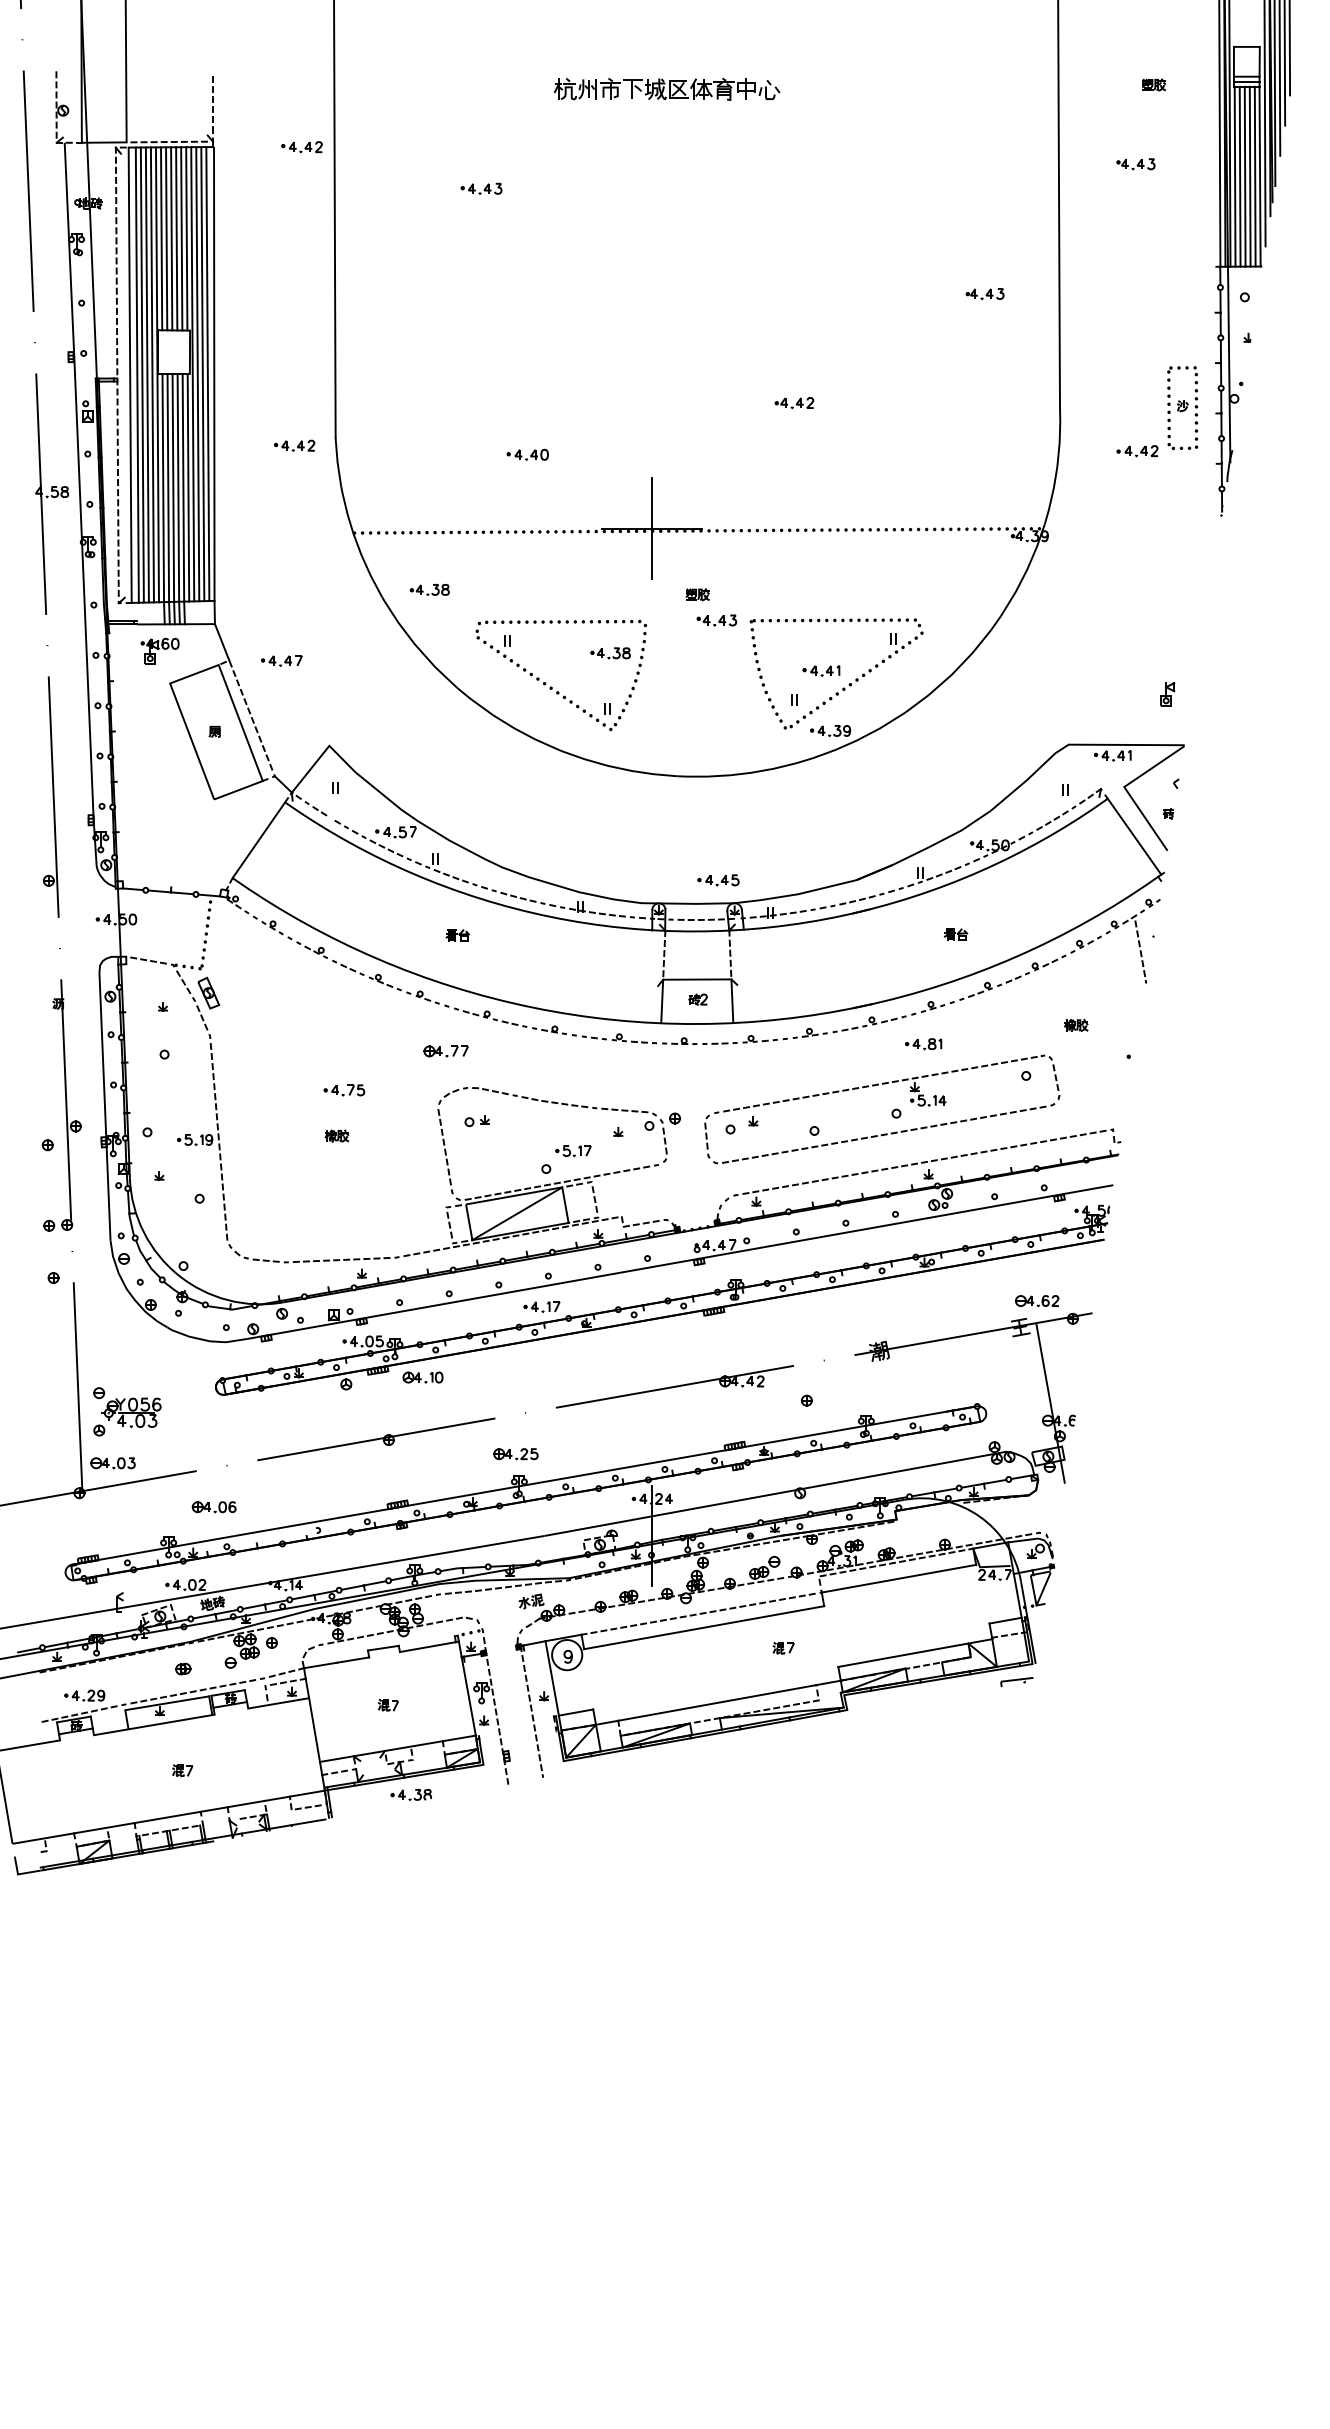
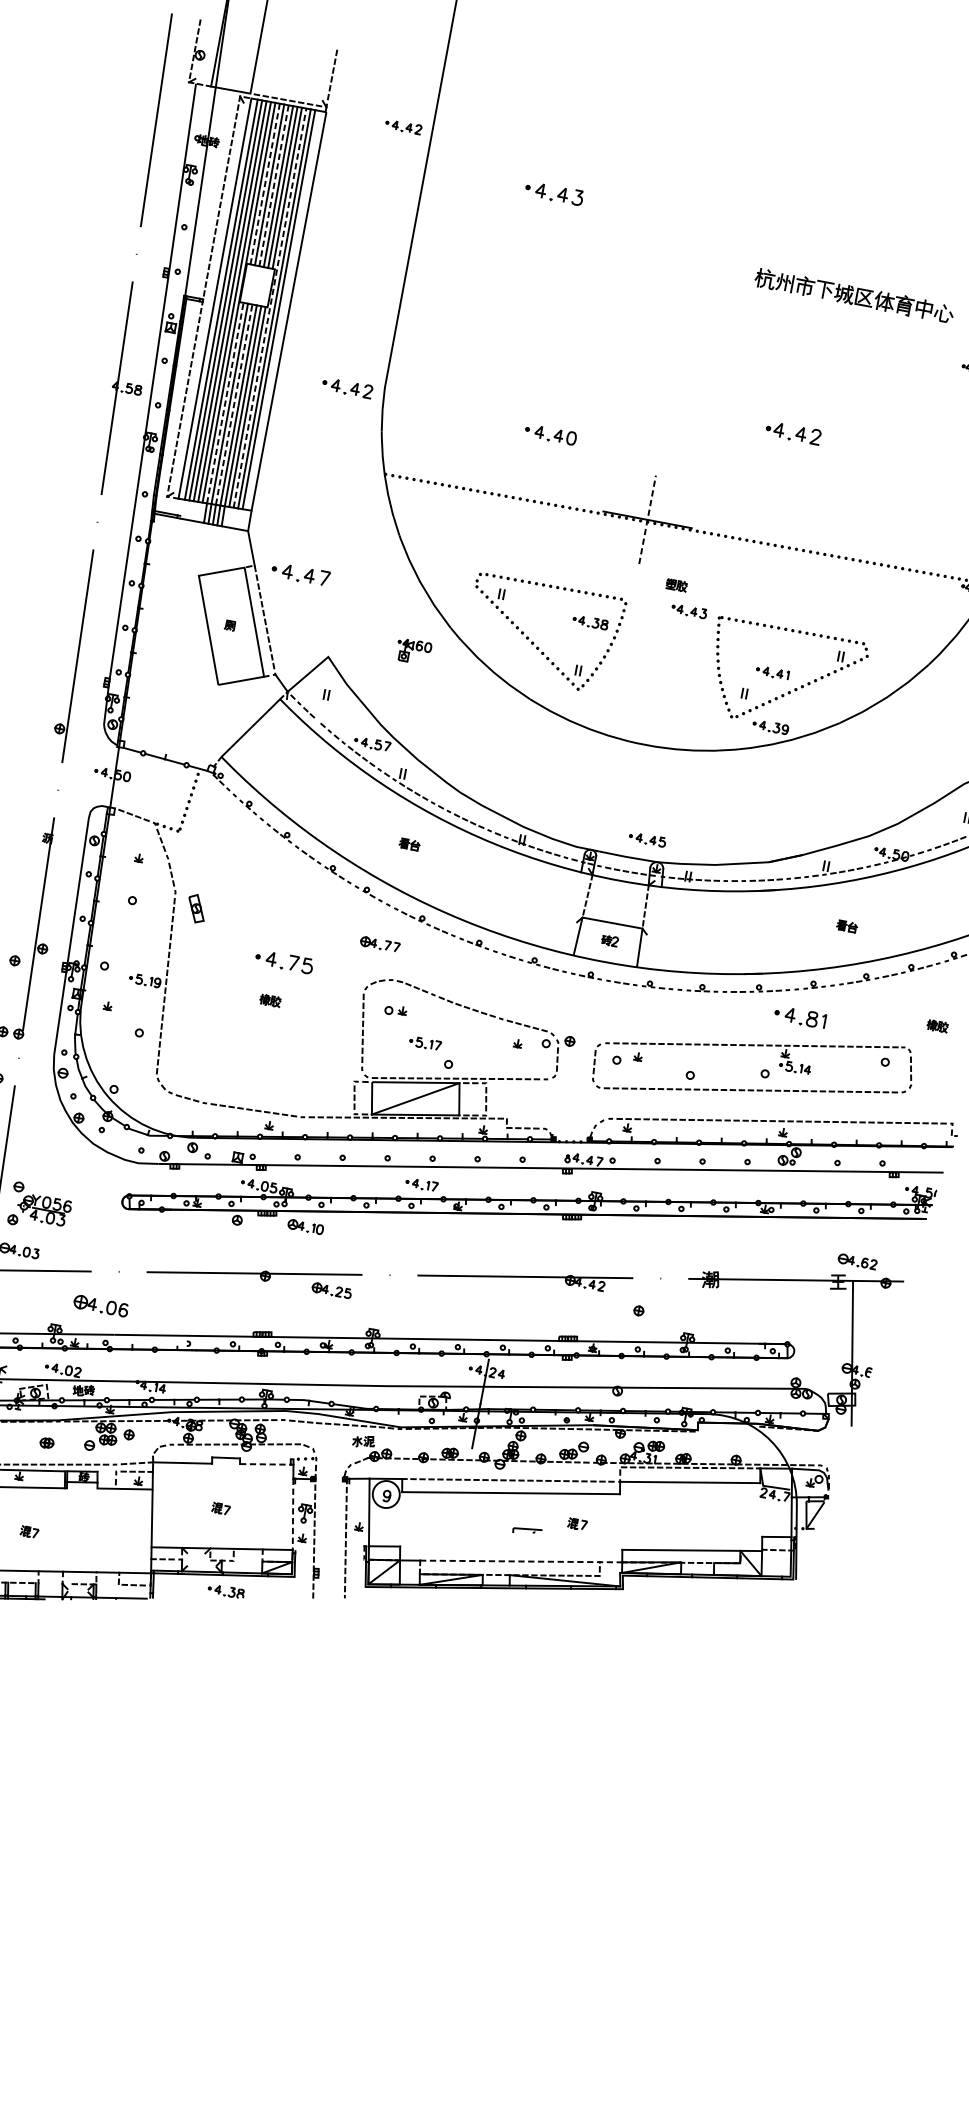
part: (666, 89) -> (853, 295), moved
part: (481, 188) -> (554, 192), size x1.6
line: (161, 238) -> (265, 183), solid -> dashed
line: (171, 238) -> (273, 185), solid -> dashed
line: (192, 373) -> (269, 307), solid -> dashed
line: (207, 374) -> (282, 310), removed
part: (794, 403) -> (793, 433), size x1.6
part: (294, 445) -> (347, 387), size x1.4
part: (527, 454) -> (550, 434), size x1.4
line: (173, 487) -> (234, 404), solid -> dashed
line: (163, 488) -> (225, 403), solid -> dashed
line: (652, 528) -> (648, 519), solid -> dashed
part: (429, 589) -> (442, 536), removed
part: (159, 651) -> (413, 651), moved
part: (281, 660) -> (300, 574), size x1.6
part: (208, 992) -> (196, 908), moved
part: (923, 1044) -> (800, 1017), size x1.6
part: (344, 1090) -> (284, 961), size x1.6
part: (573, 1151) -> (425, 1044), moved
part: (515, 1454) -> (331, 1290), moved
part: (213, 1507) -> (100, 1306), size x1.4
line: (428, 1647) -> (265, 1464), solid -> dashed
part: (1016, 1682) -> (526, 1531), moved
line: (468, 1696) -> (292, 1514), solid -> dashed
line: (729, 1700) -> (521, 1561), solid -> dashed

